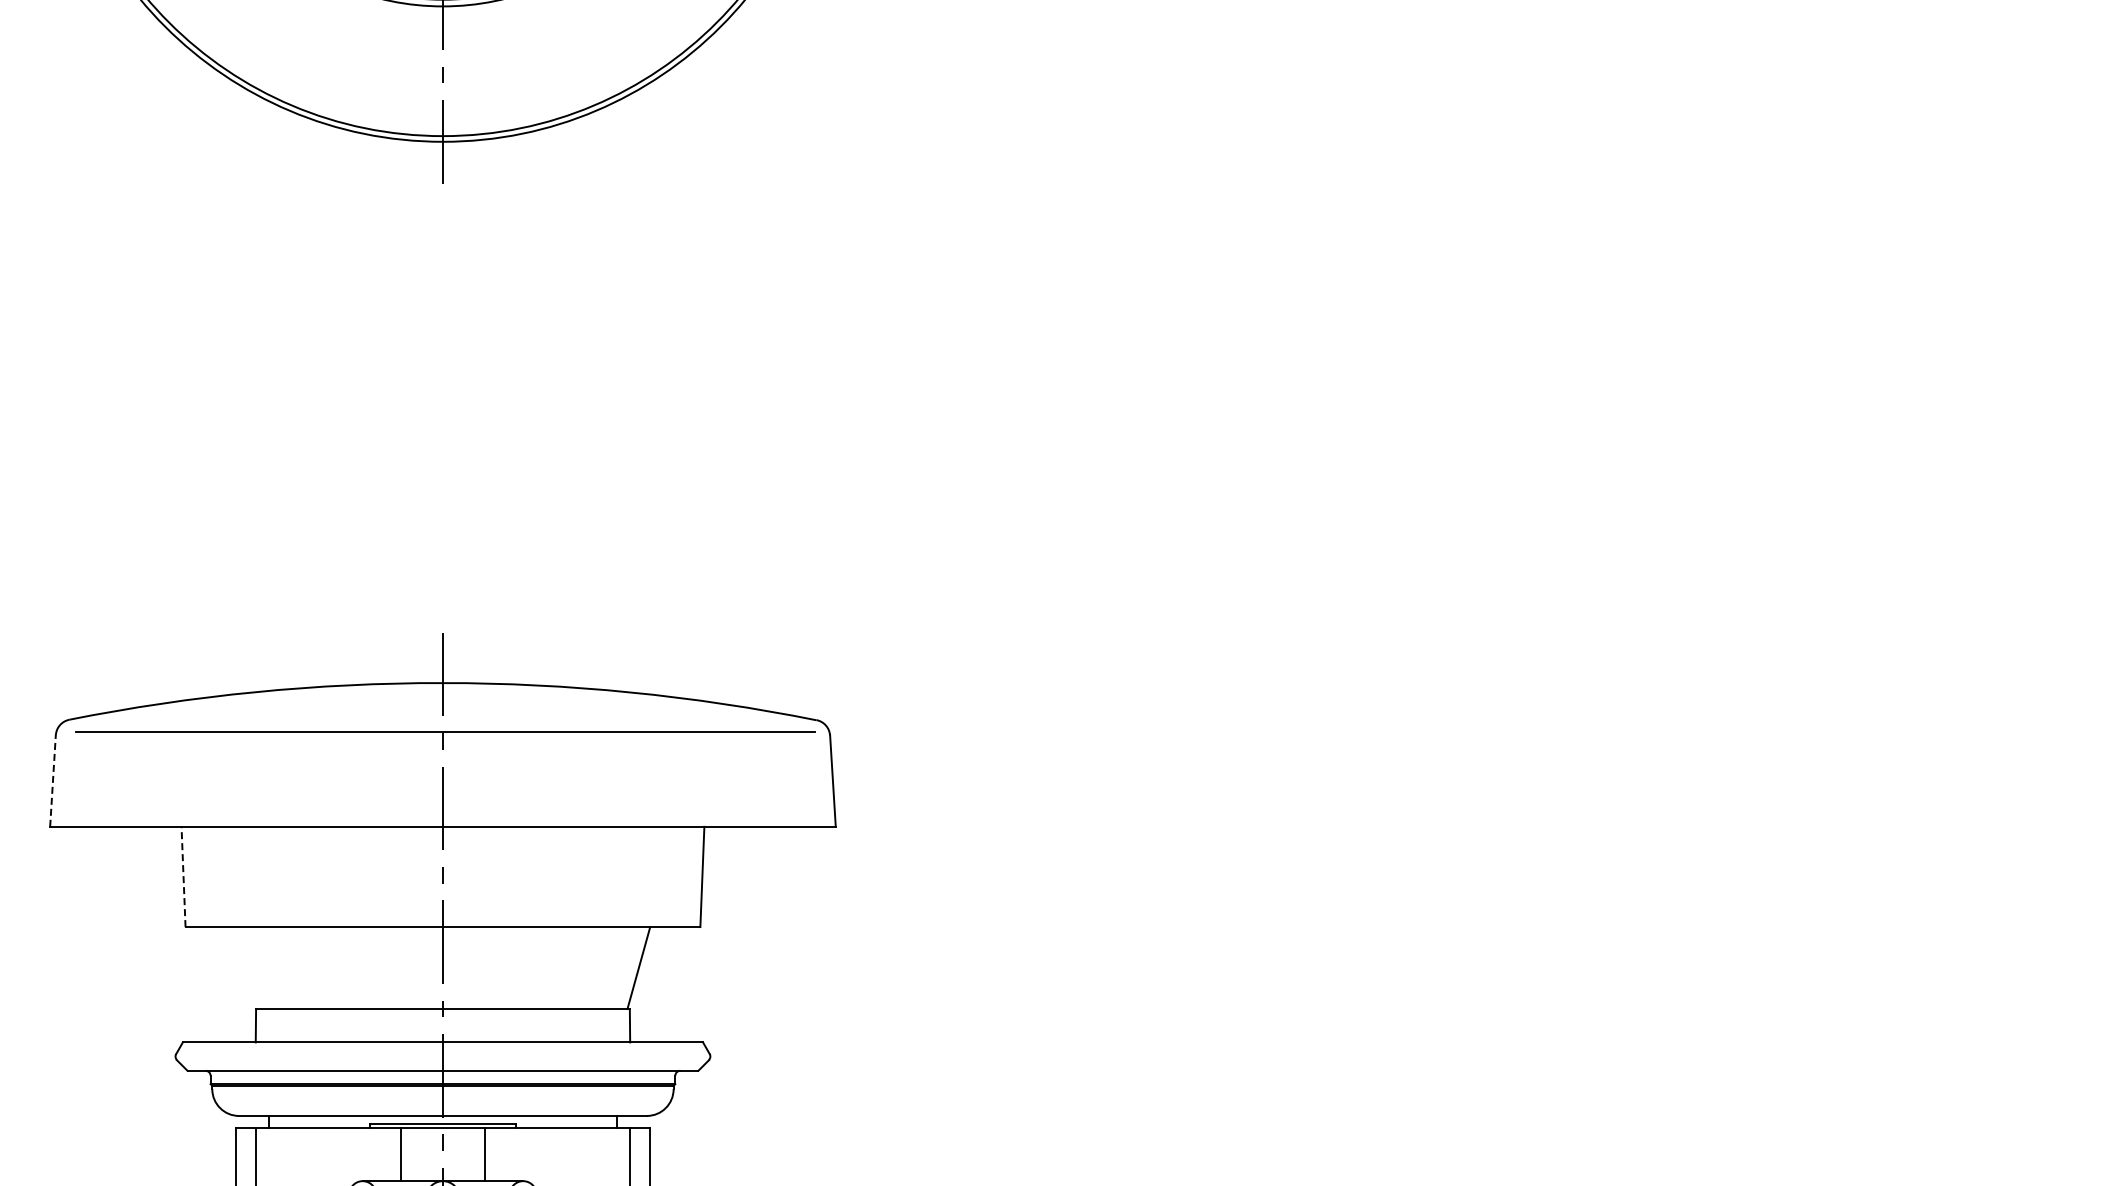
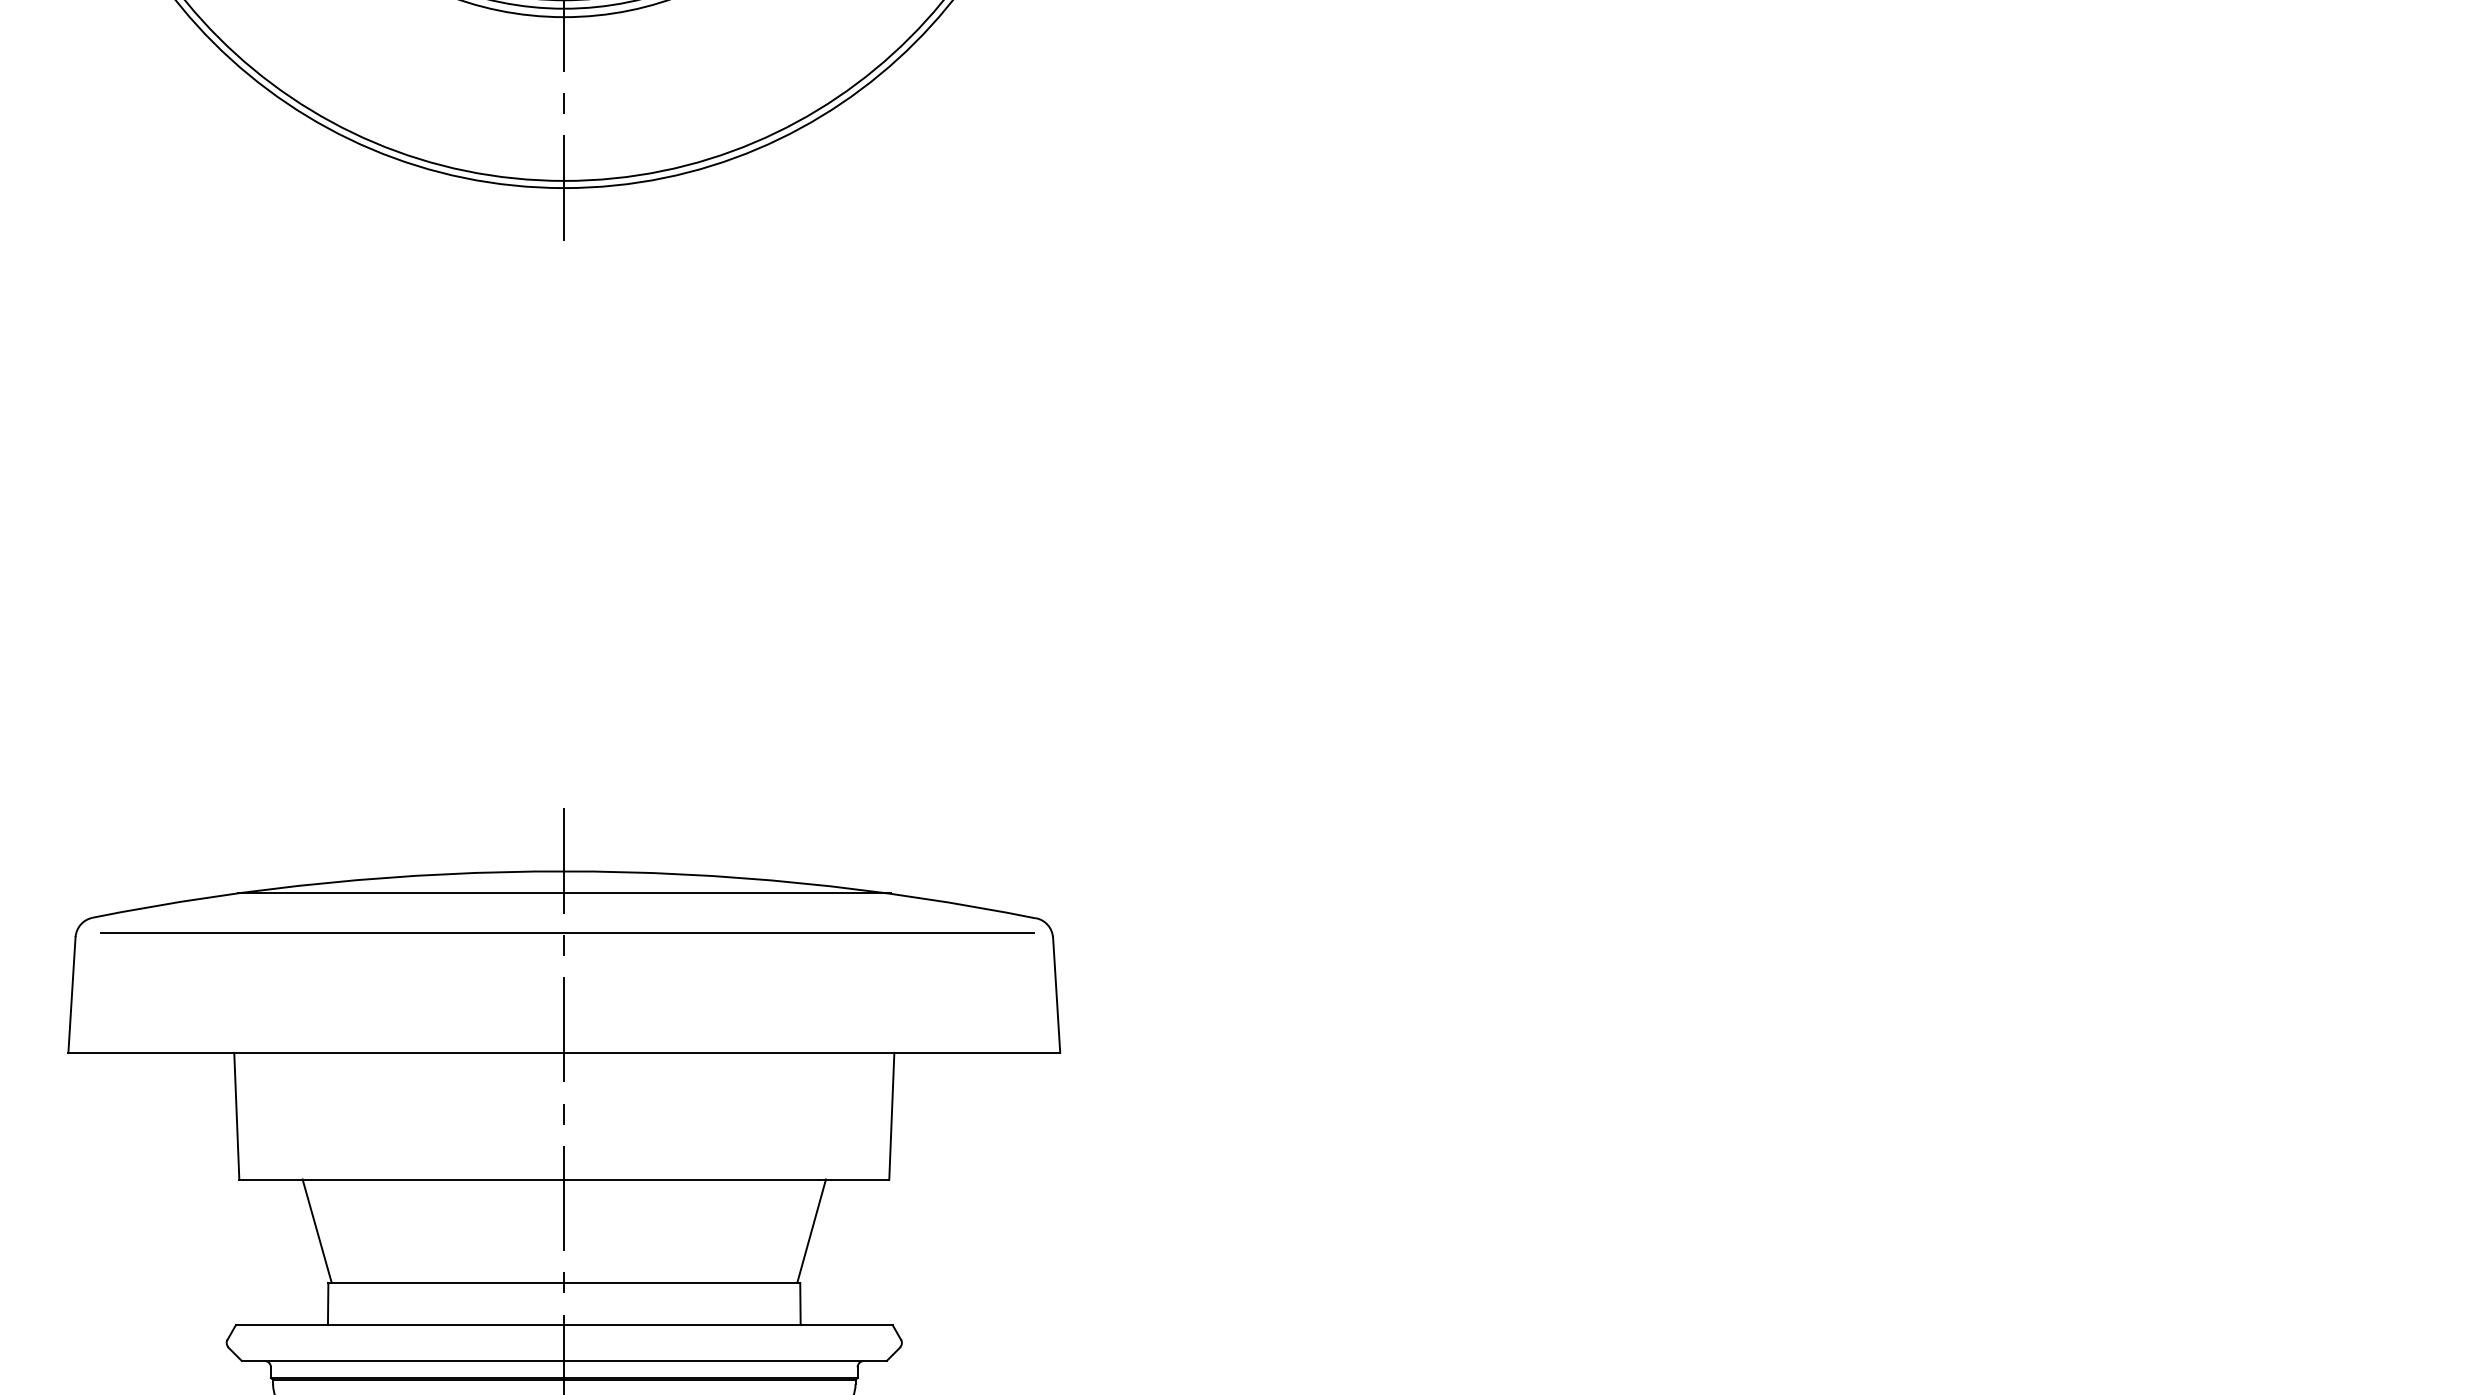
line: (442, 699) -> (563, 892), added
line: (53, 780) -> (72, 994), dashed -> solid
line: (183, 876) -> (236, 1115), dashed -> solid
line: (246, 967) -> (316, 1230), added

